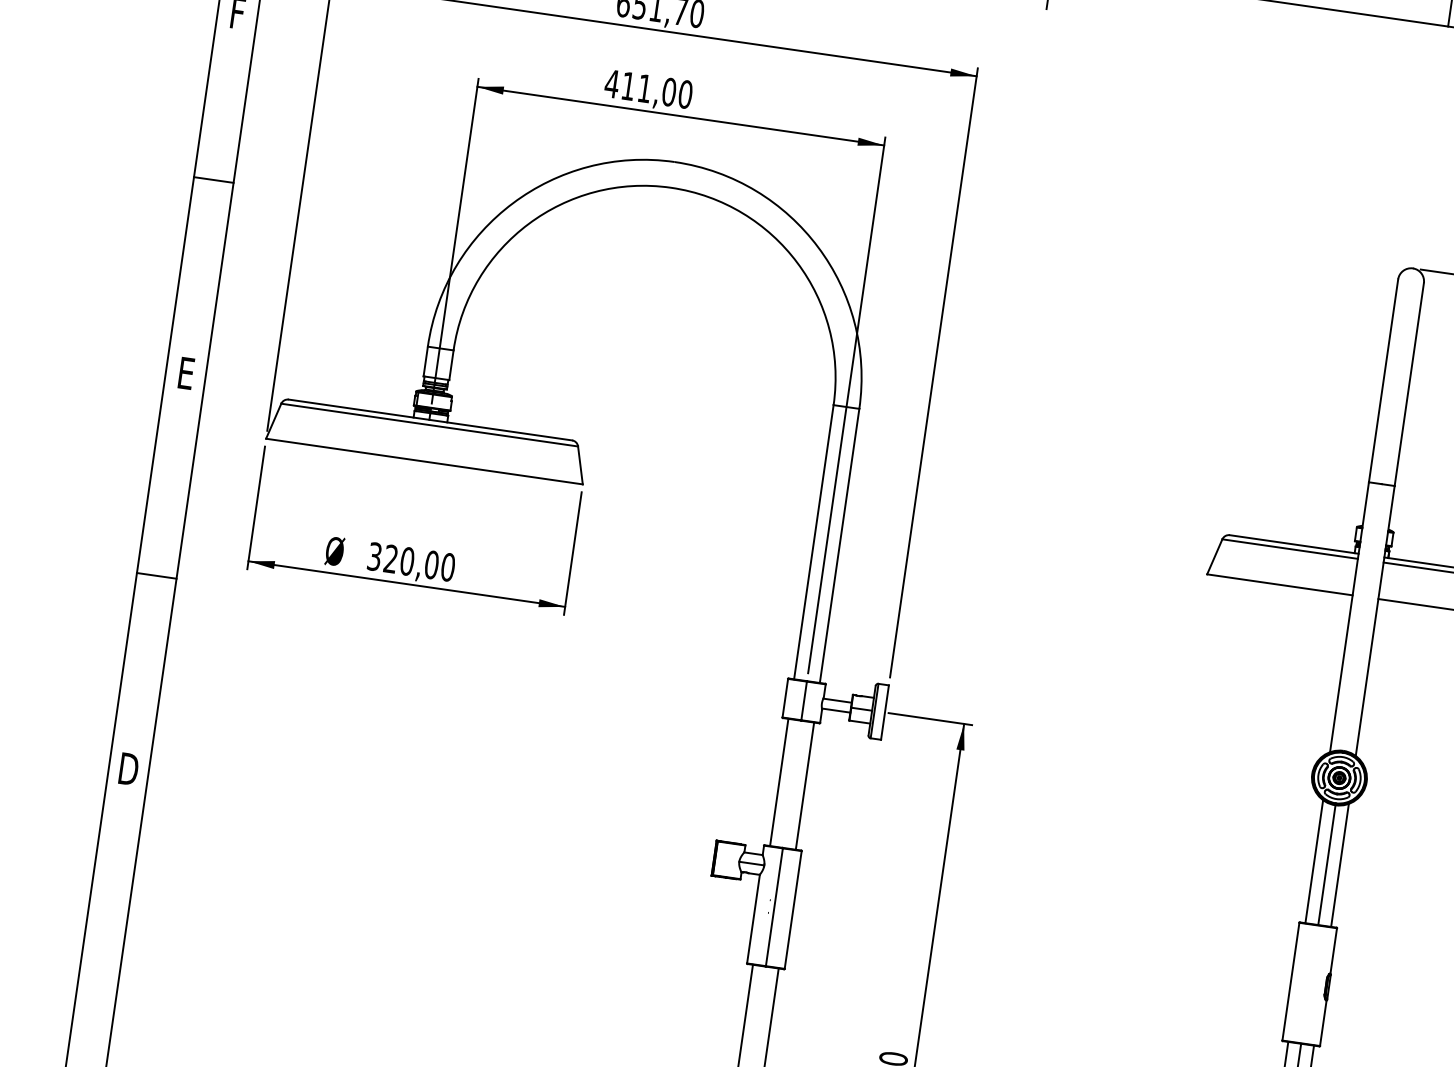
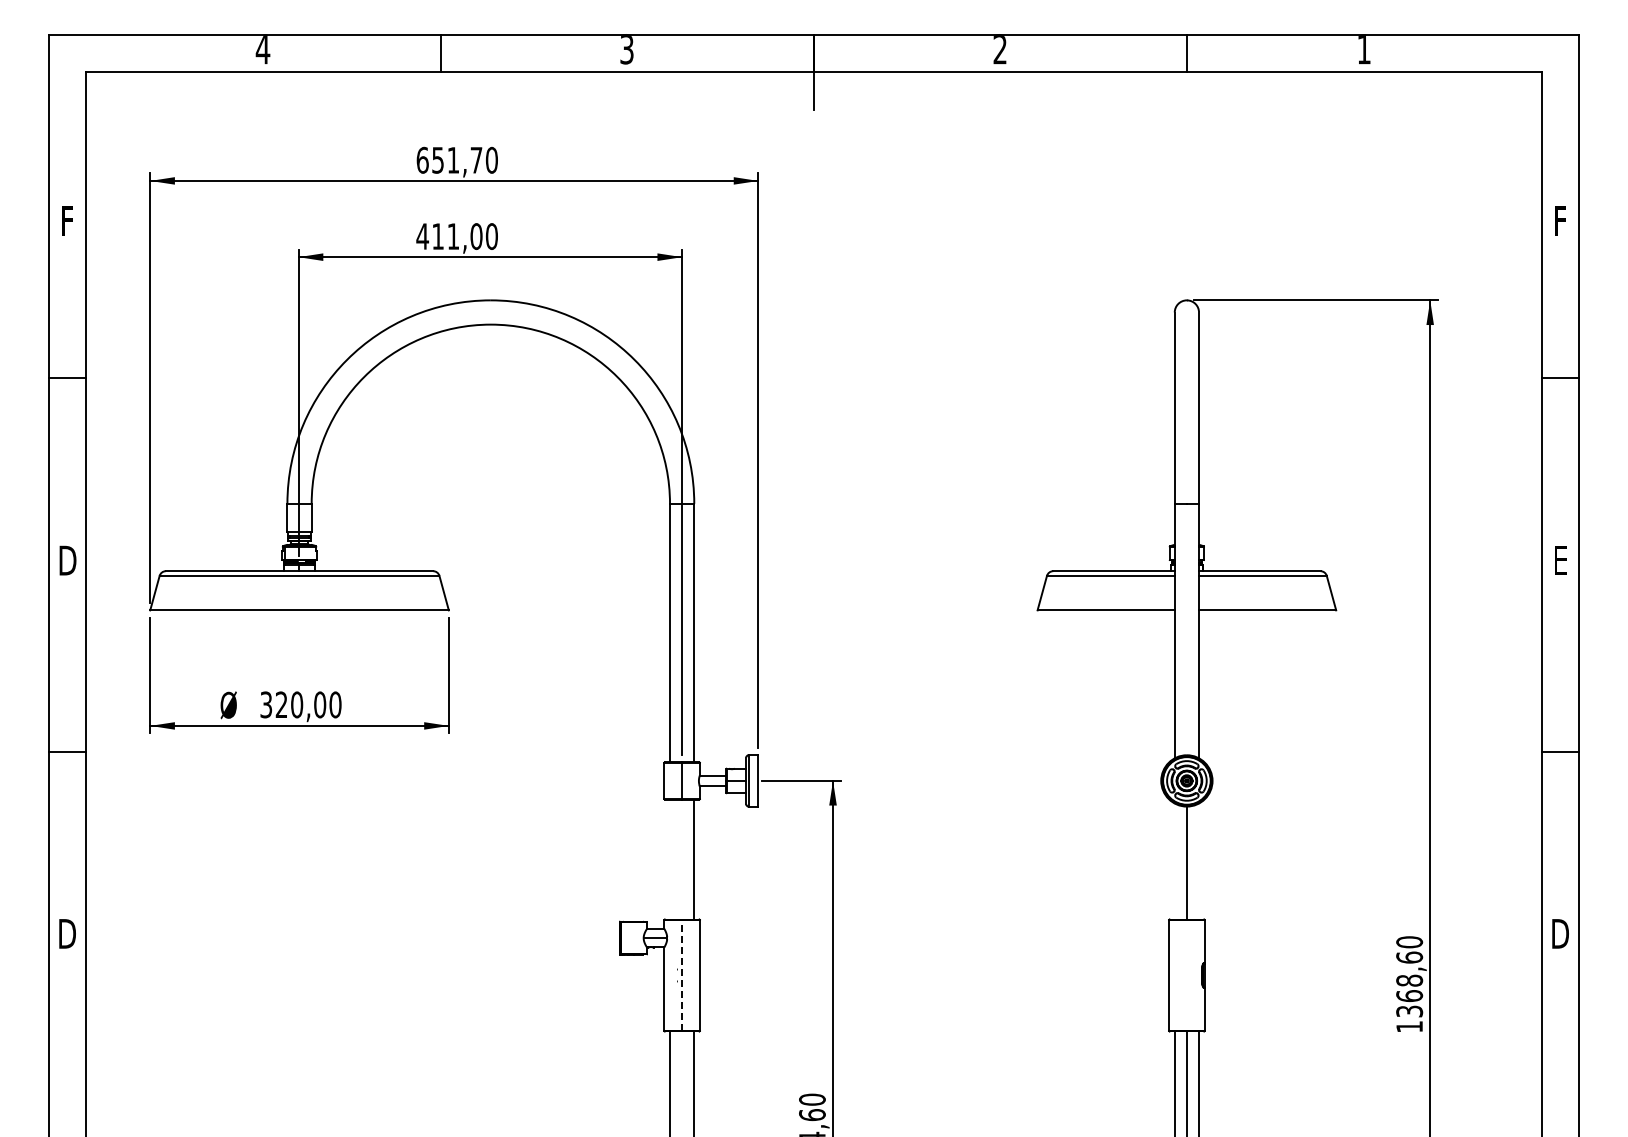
text: (185, 373) -> (67, 560), E -> D
line: (779, 782) -> (670, 859), removed
line: (1313, 861) -> (1174, 861), removed
line: (1340, 865) -> (1199, 861), removed
line: (774, 907) -> (682, 975), solid -> dashed

